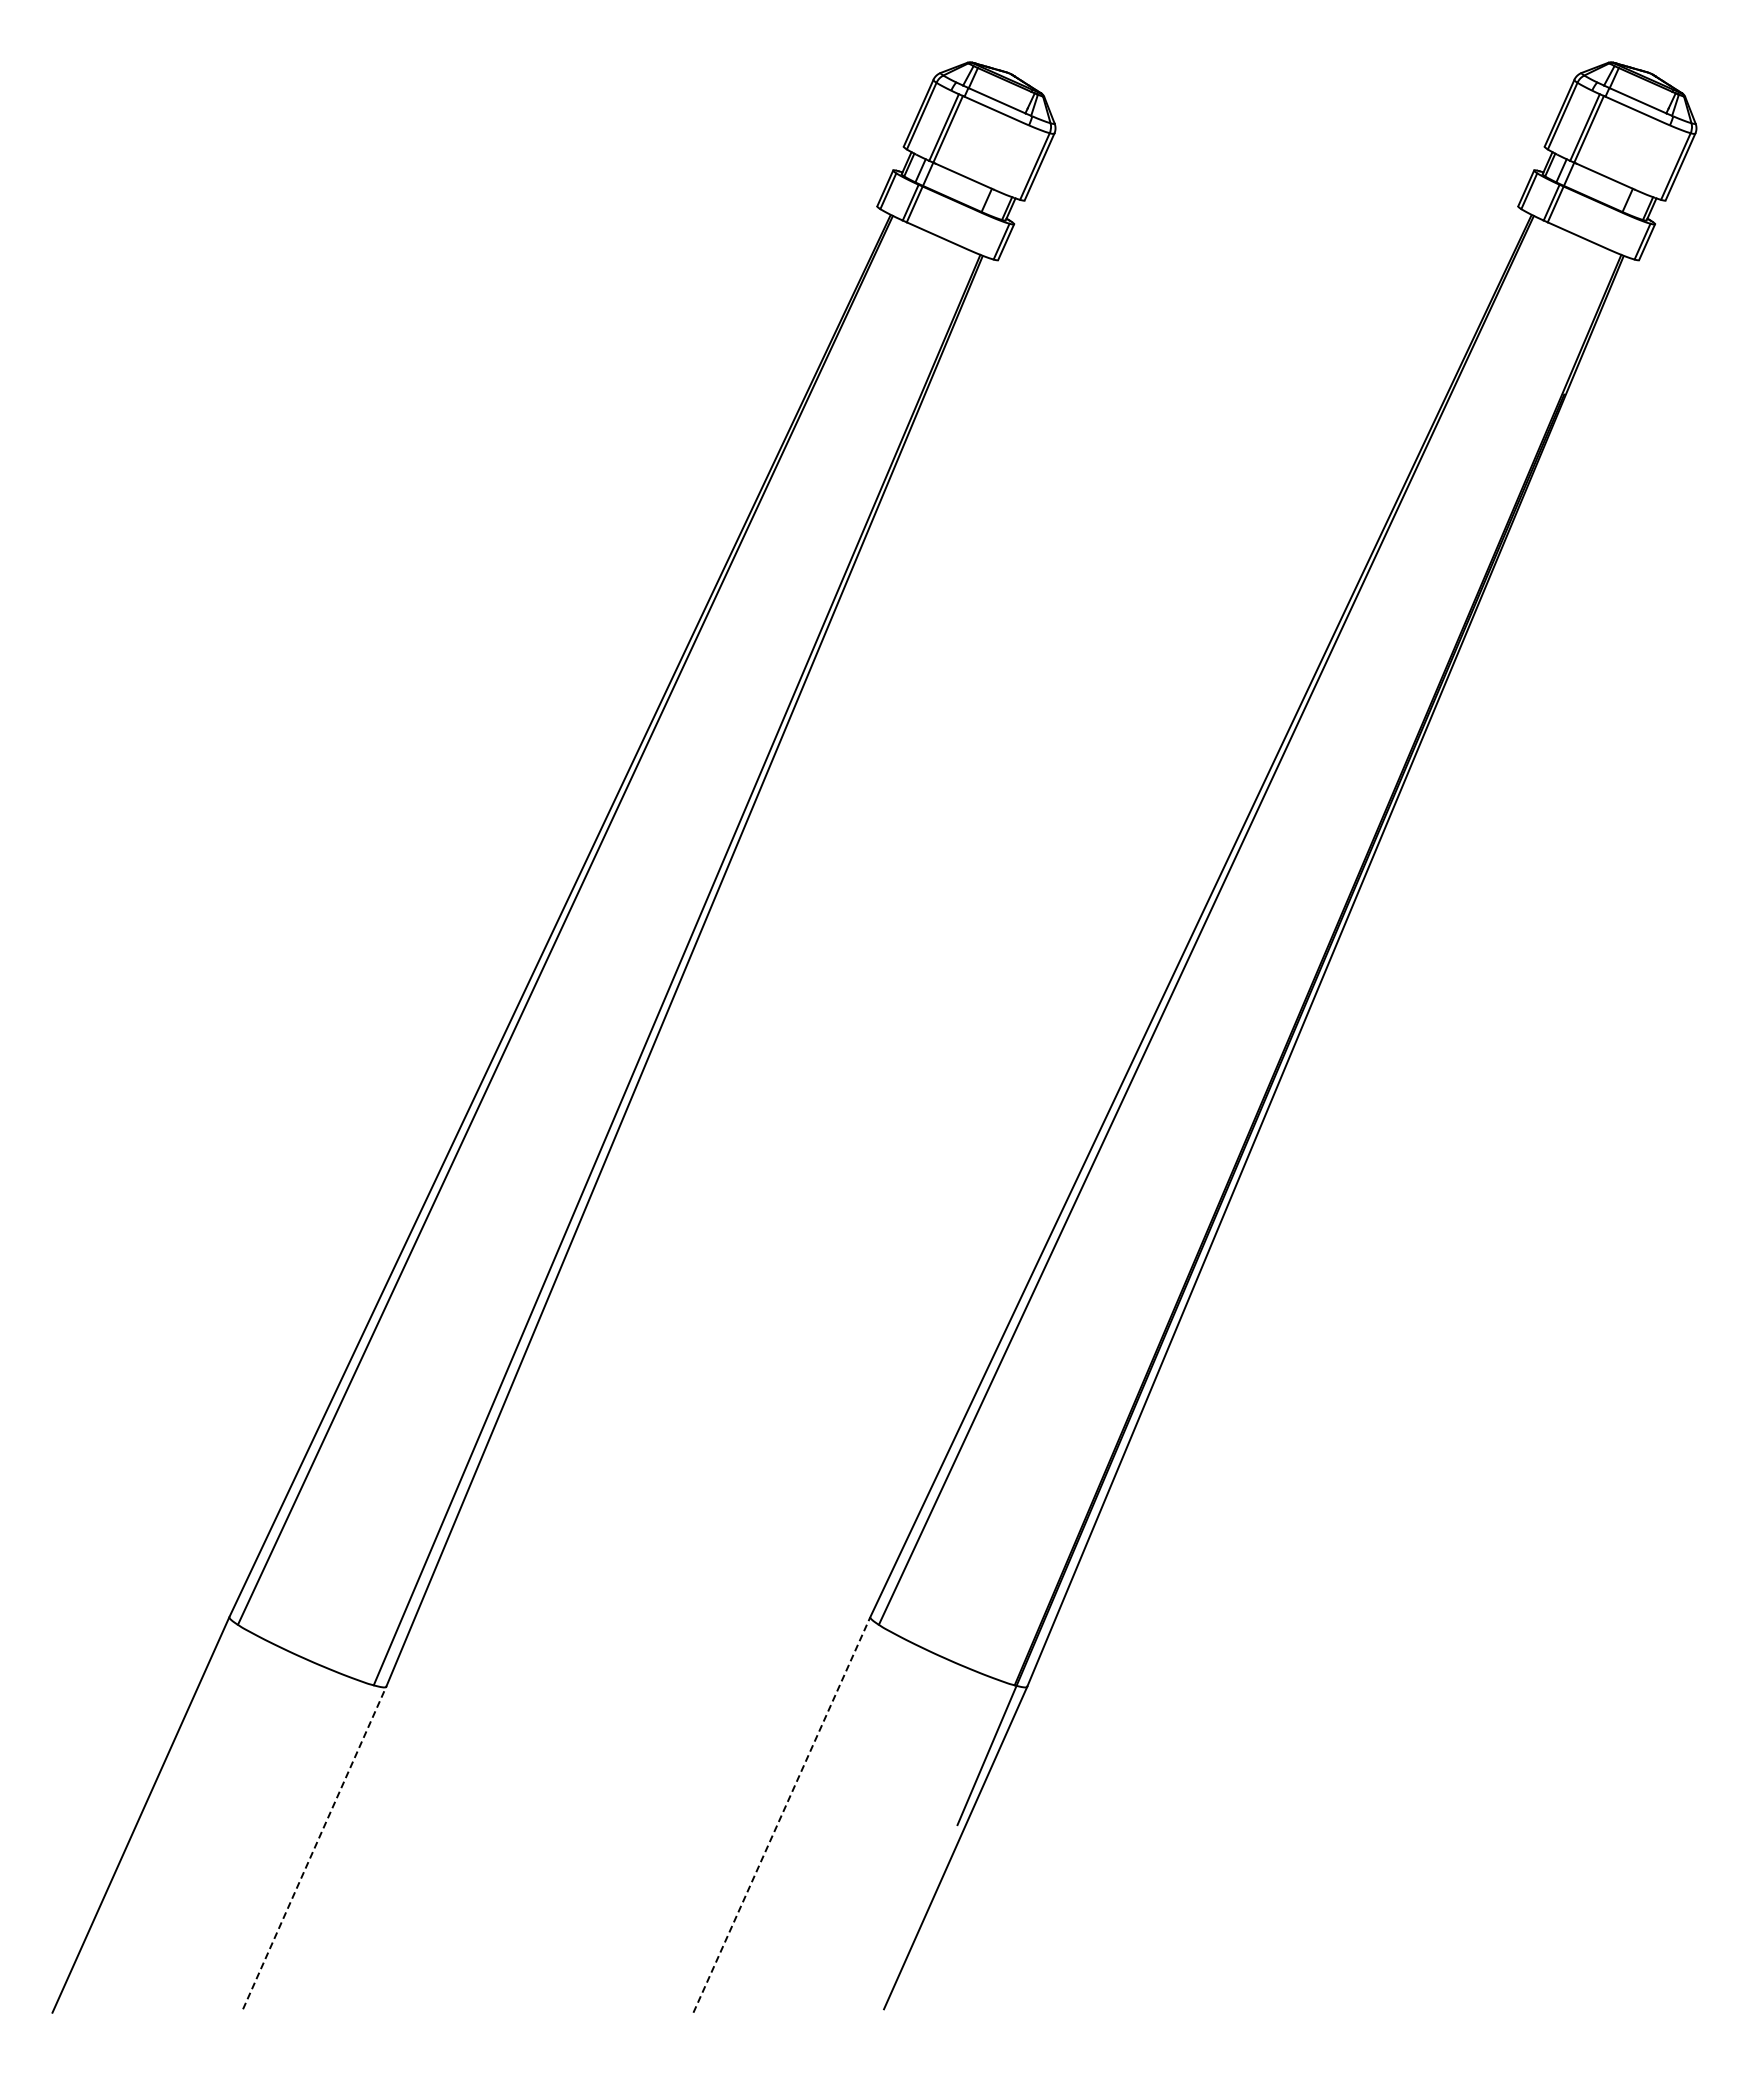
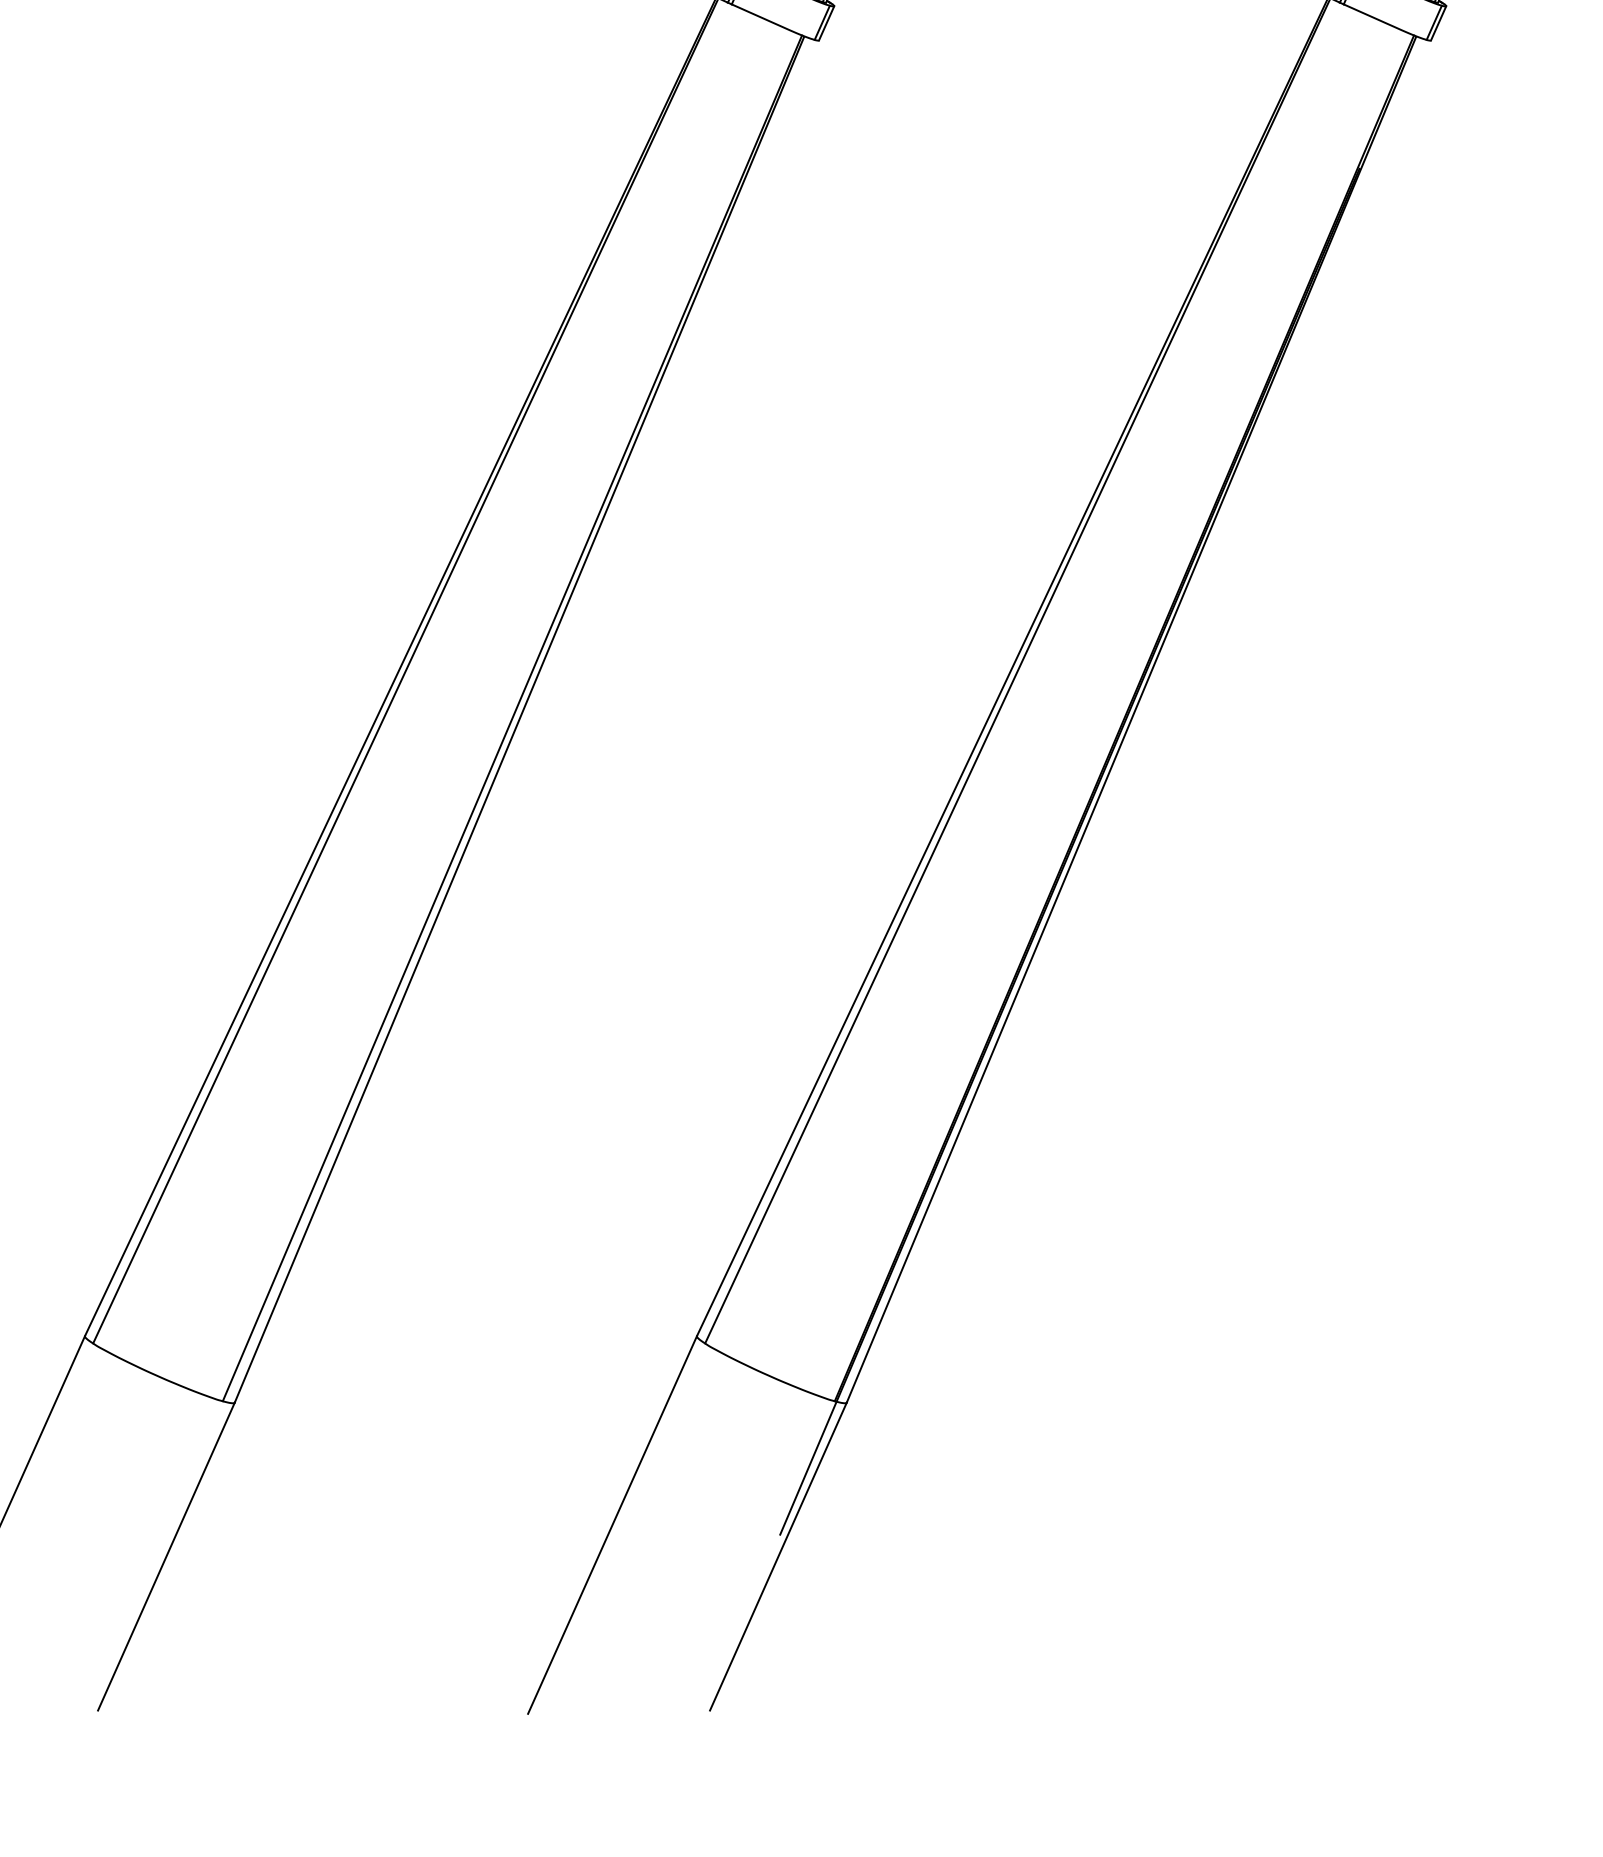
line: (781, 1814) -> (612, 1524), dashed -> solid
line: (314, 1847) -> (166, 1556), dashed -> solid

